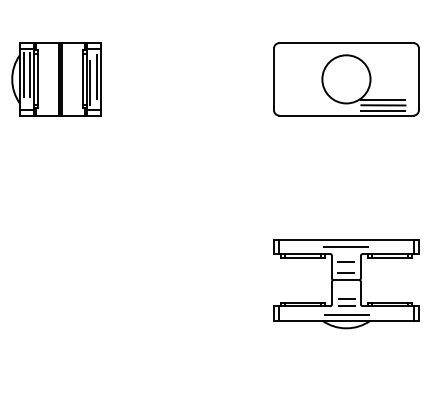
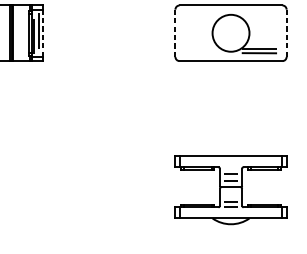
line: (101, 79) -> (43, 33), solid -> dashed
line: (273, 79) -> (175, 33), solid -> dashed
line: (418, 79) -> (286, 33), solid -> dashed
line: (383, 111) -> (259, 57), removed
line: (346, 247) -> (231, 162), removed
line: (346, 314) -> (231, 213), removed

